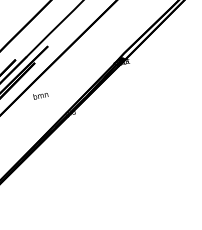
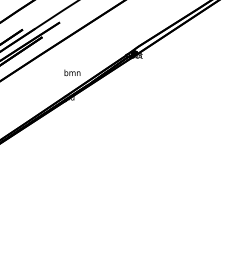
text: (40, 95) -> (72, 72), moved

